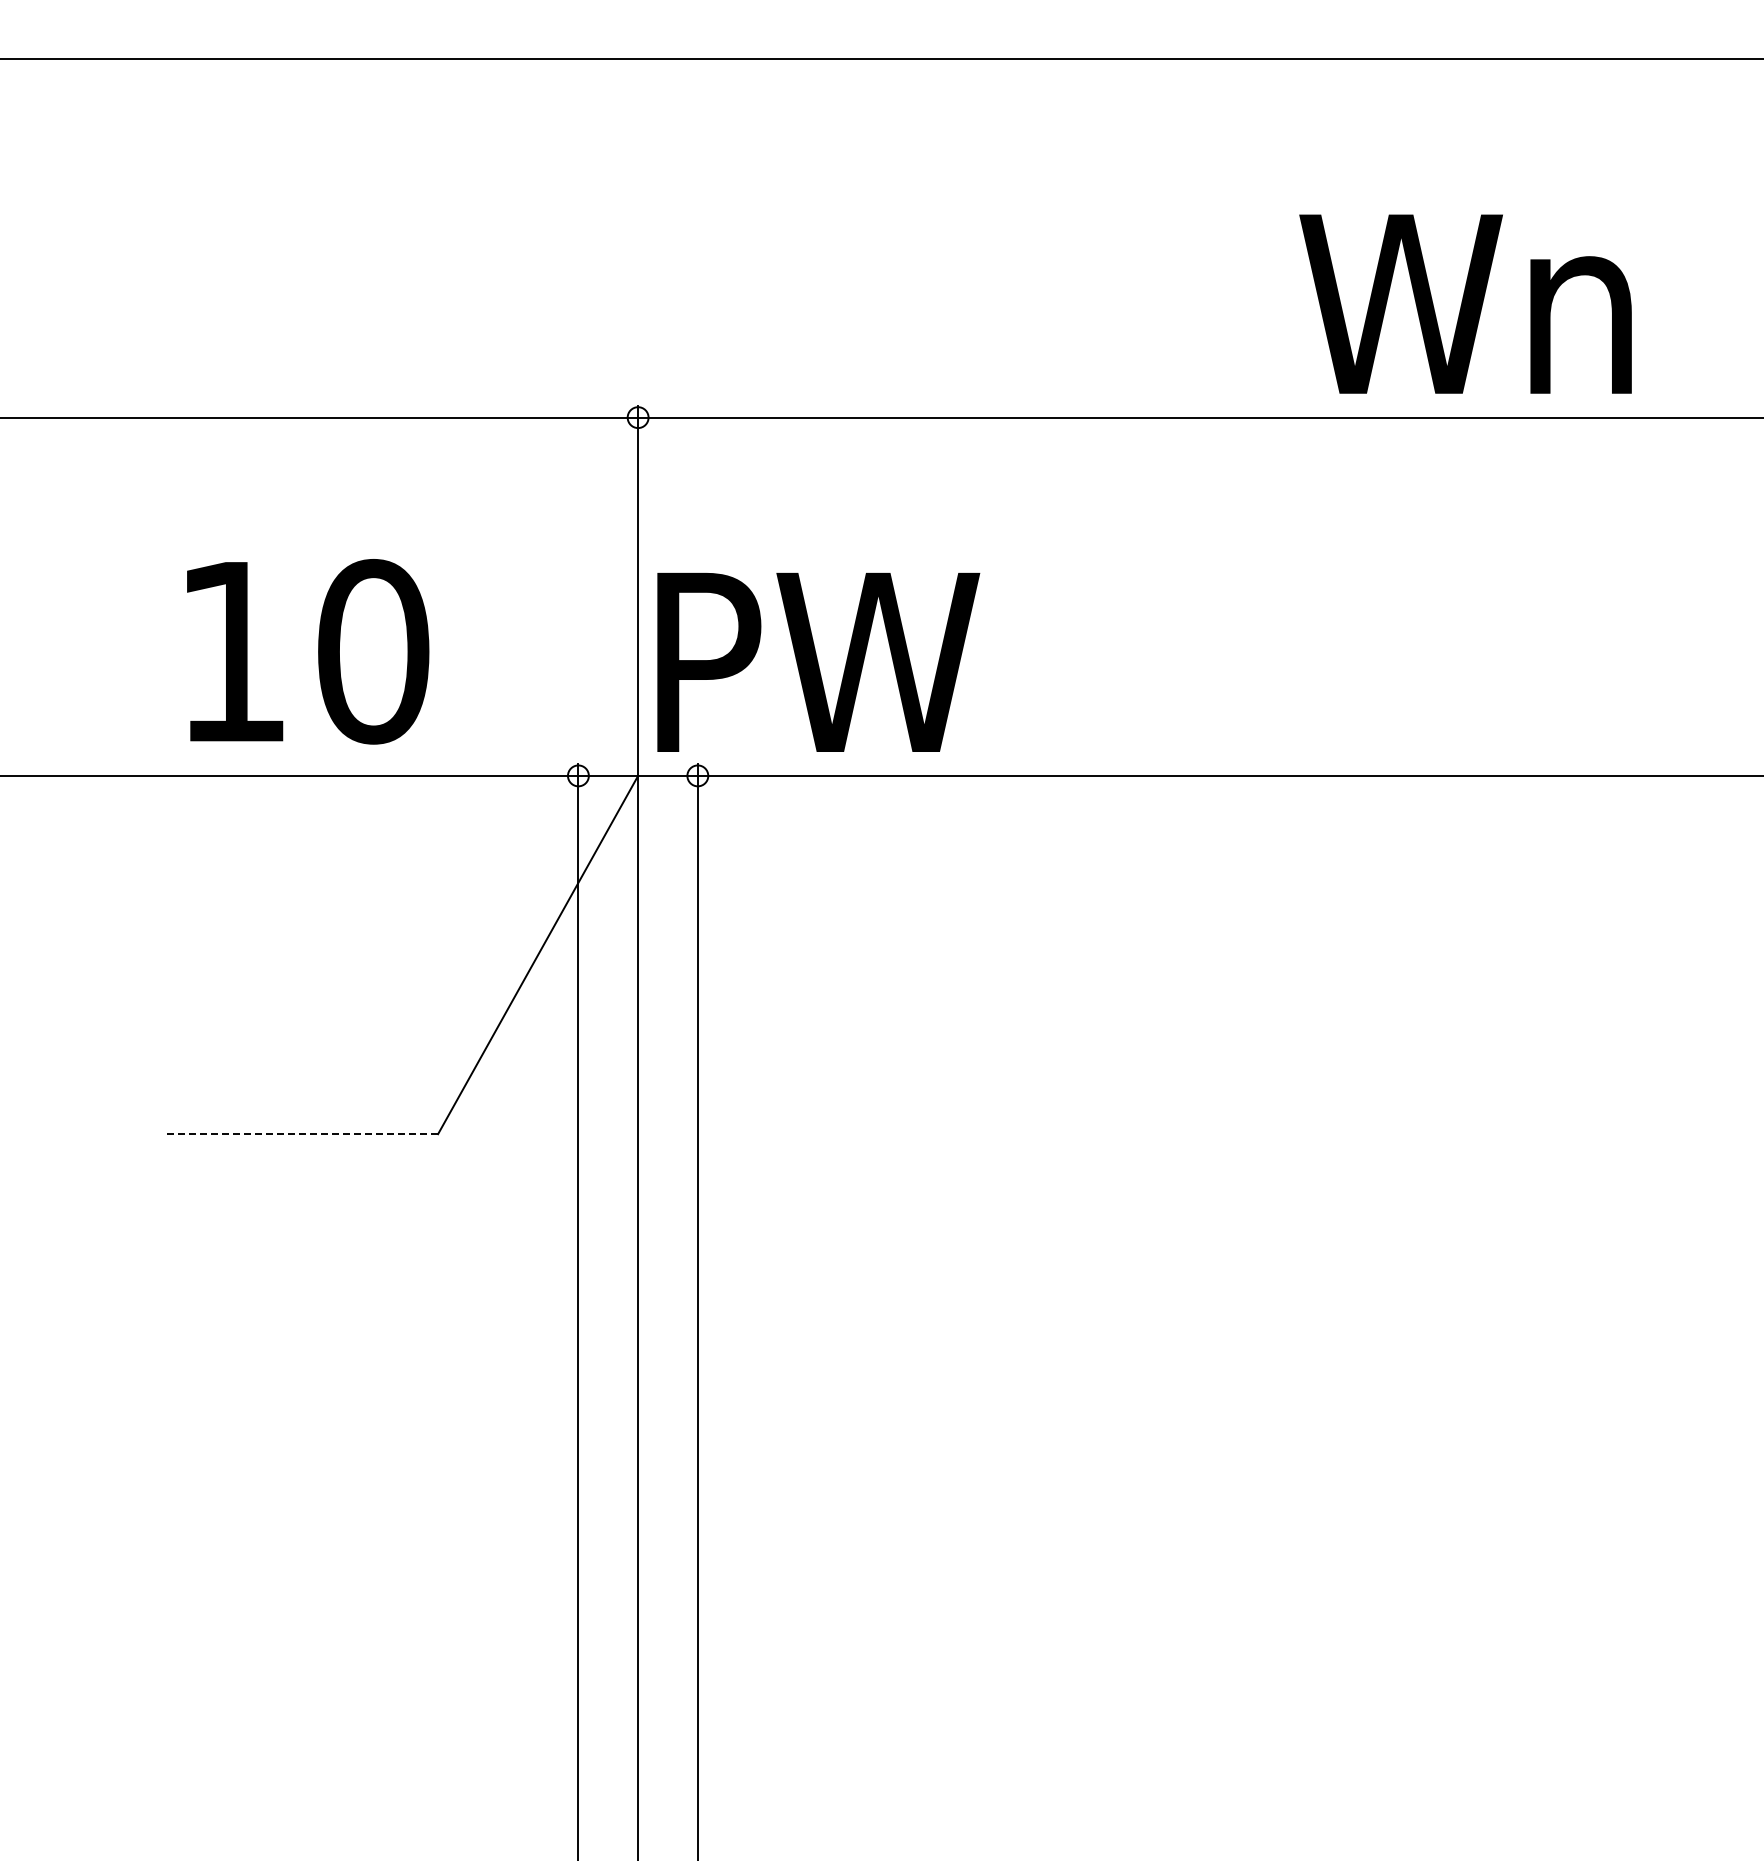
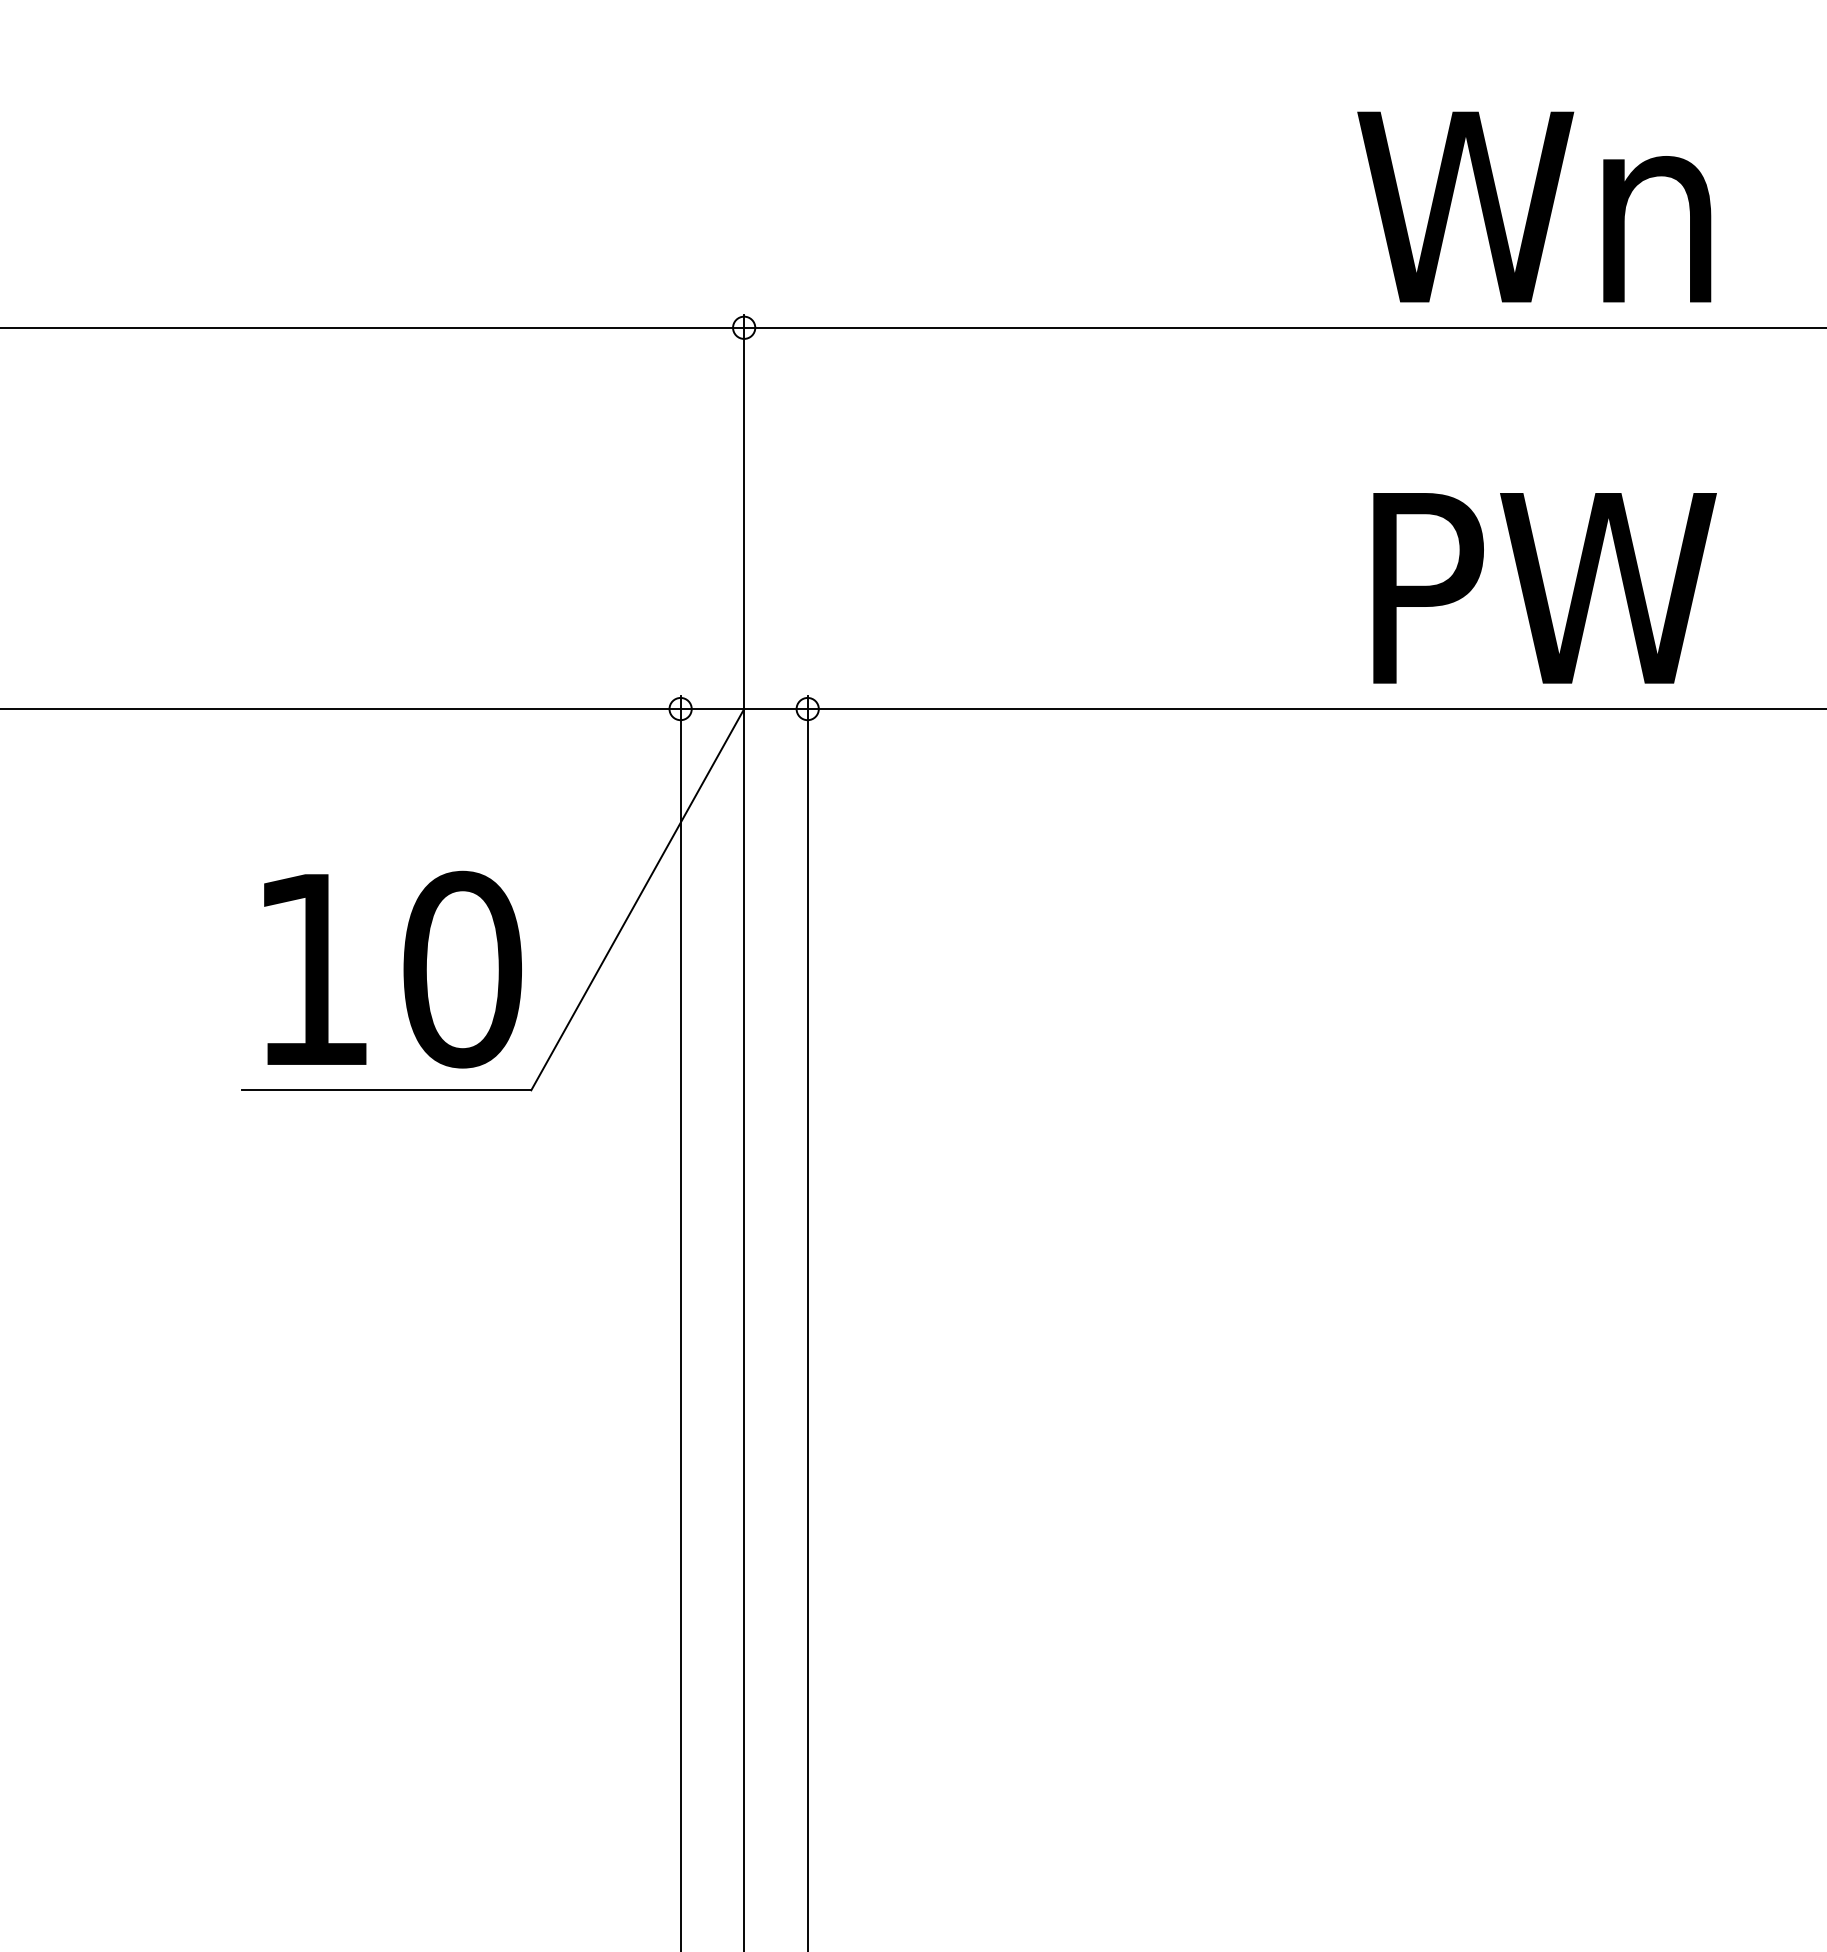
text: (1465, 303) -> (1534, 206), moved
text: (308, 651) -> (393, 969), moved
text: (818, 662) -> (1544, 588), moved
line: (302, 1134) -> (386, 1090), dashed -> solid

